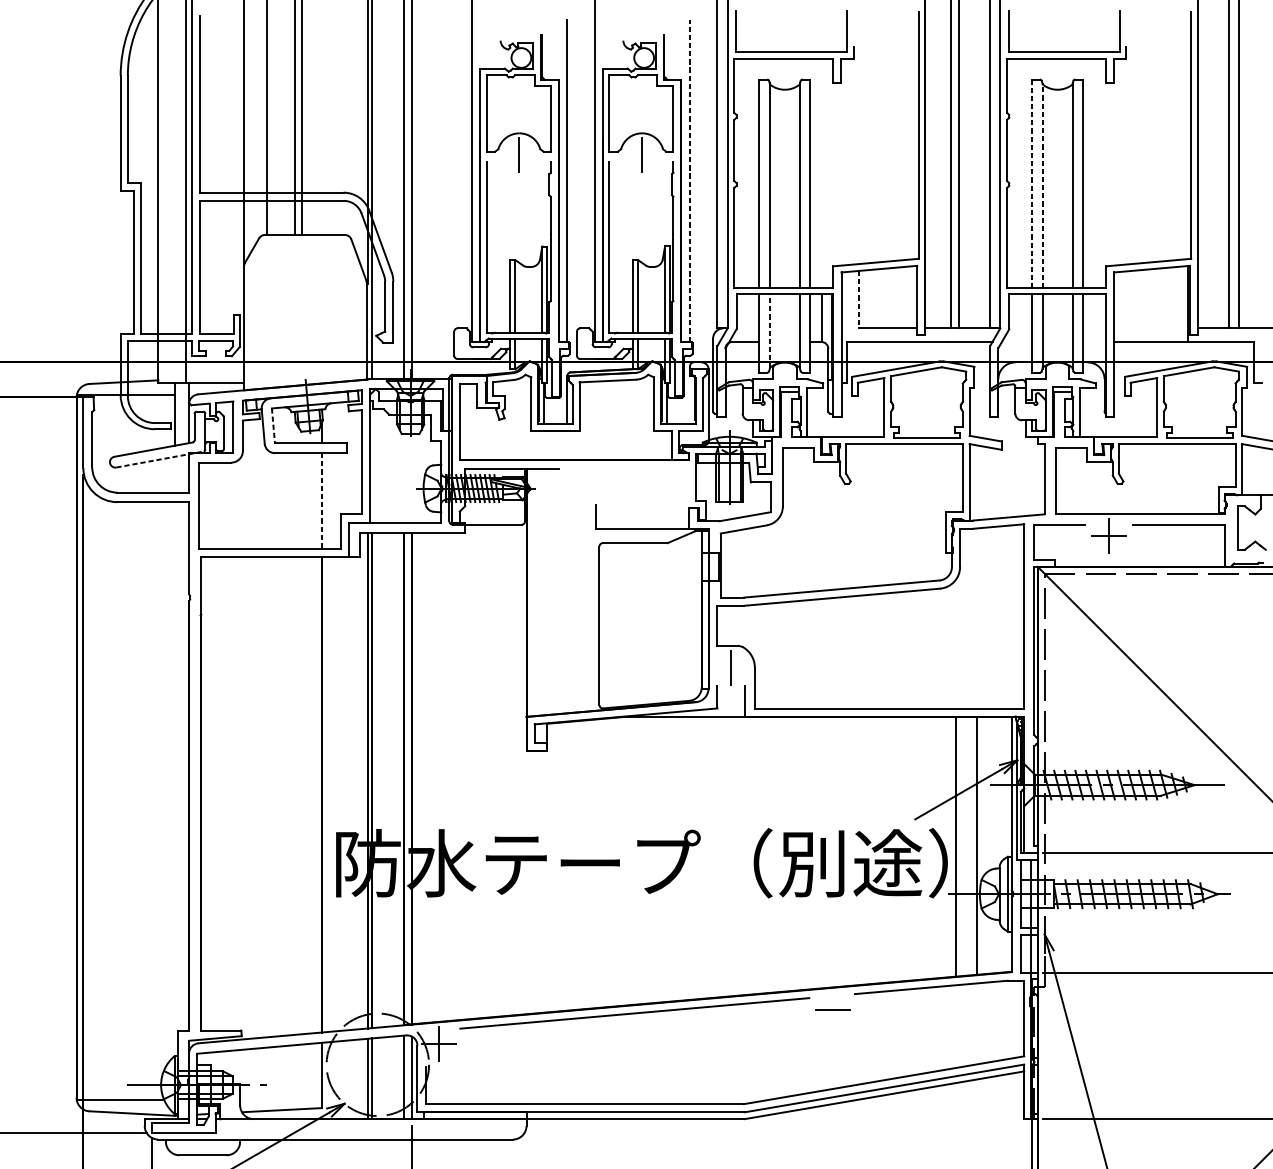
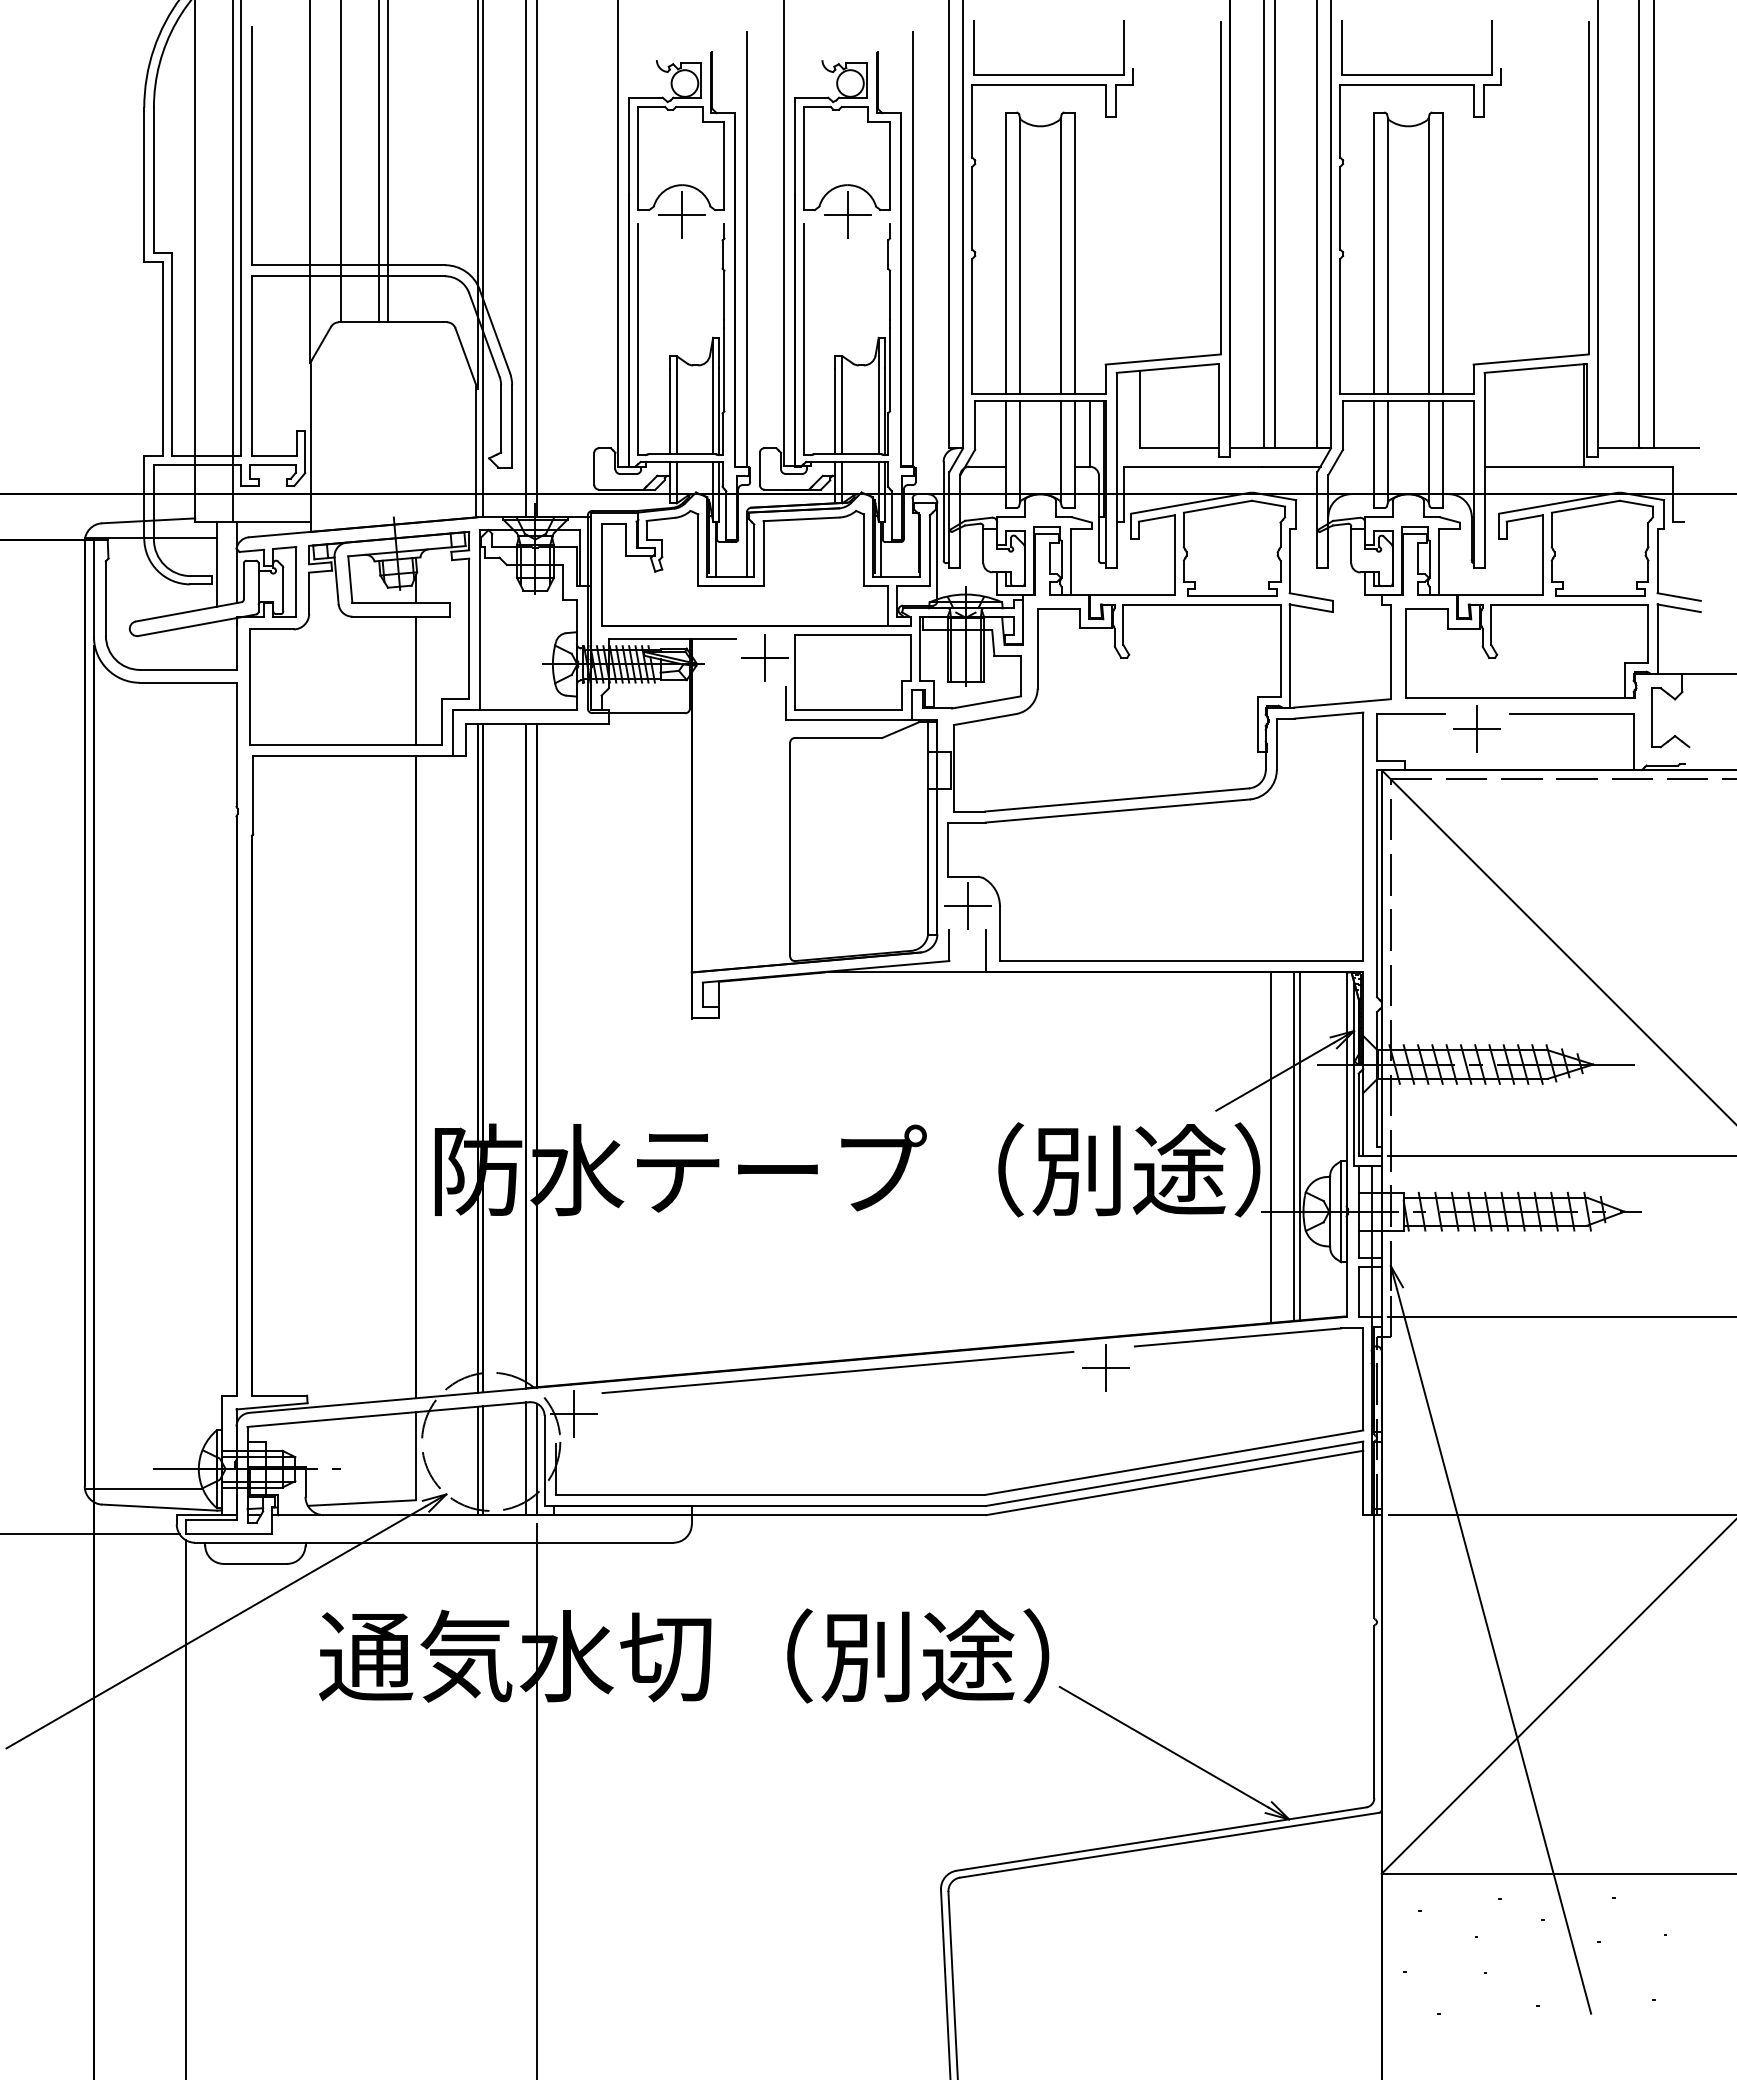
line: (519, 155) -> (682, 214), added
line: (641, 155) -> (847, 214), added
line: (690, 181) -> (912, 249), dashed -> solid
line: (1031, 183) -> (1373, 253), dashed -> solid
line: (1042, 185) -> (1388, 255), dashed -> solid
line: (858, 299) -> (1139, 409), dashed -> solid
line: (770, 330) -> (1020, 451), dashed -> solid
line: (273, 426) -> (350, 580), dashed -> solid
line: (160, 459) -> (197, 625), dashed -> solid
part: (626, 494) -> (826, 672), added
line: (321, 501) -> (415, 681), dashed -> solid
line: (730, 668) -> (967, 906), added
line: (973, 845) -> (1294, 1146), added
line: (833, 1009) -> (1105, 1367), added

